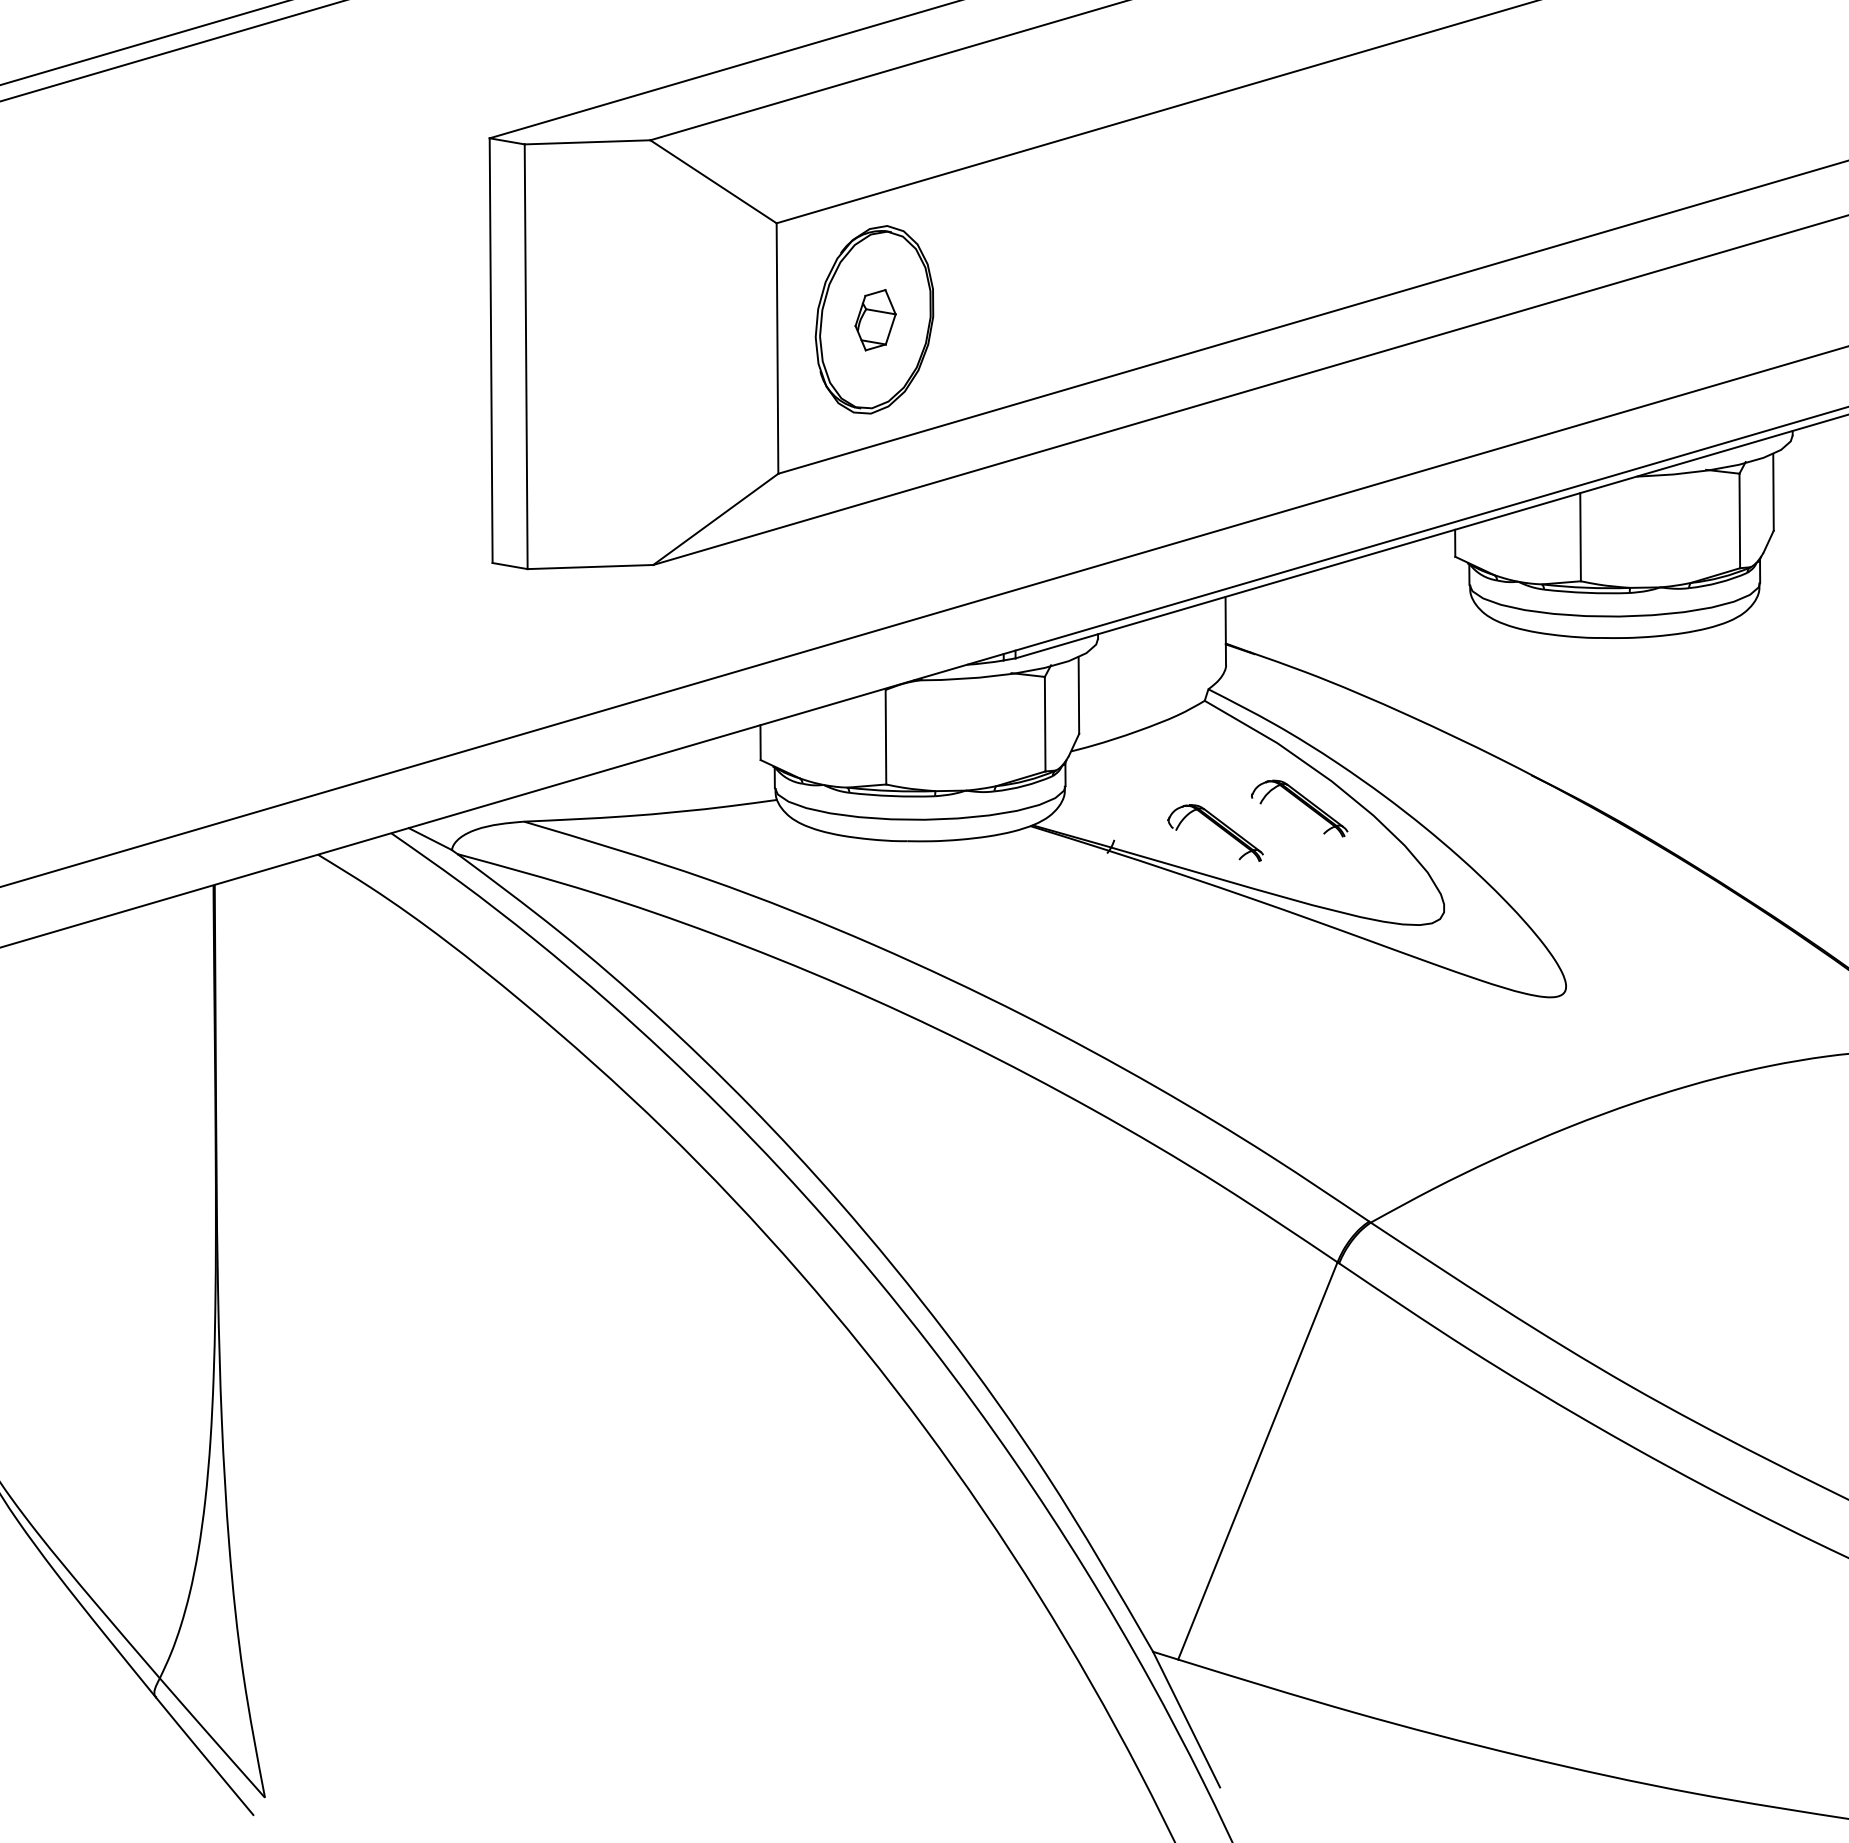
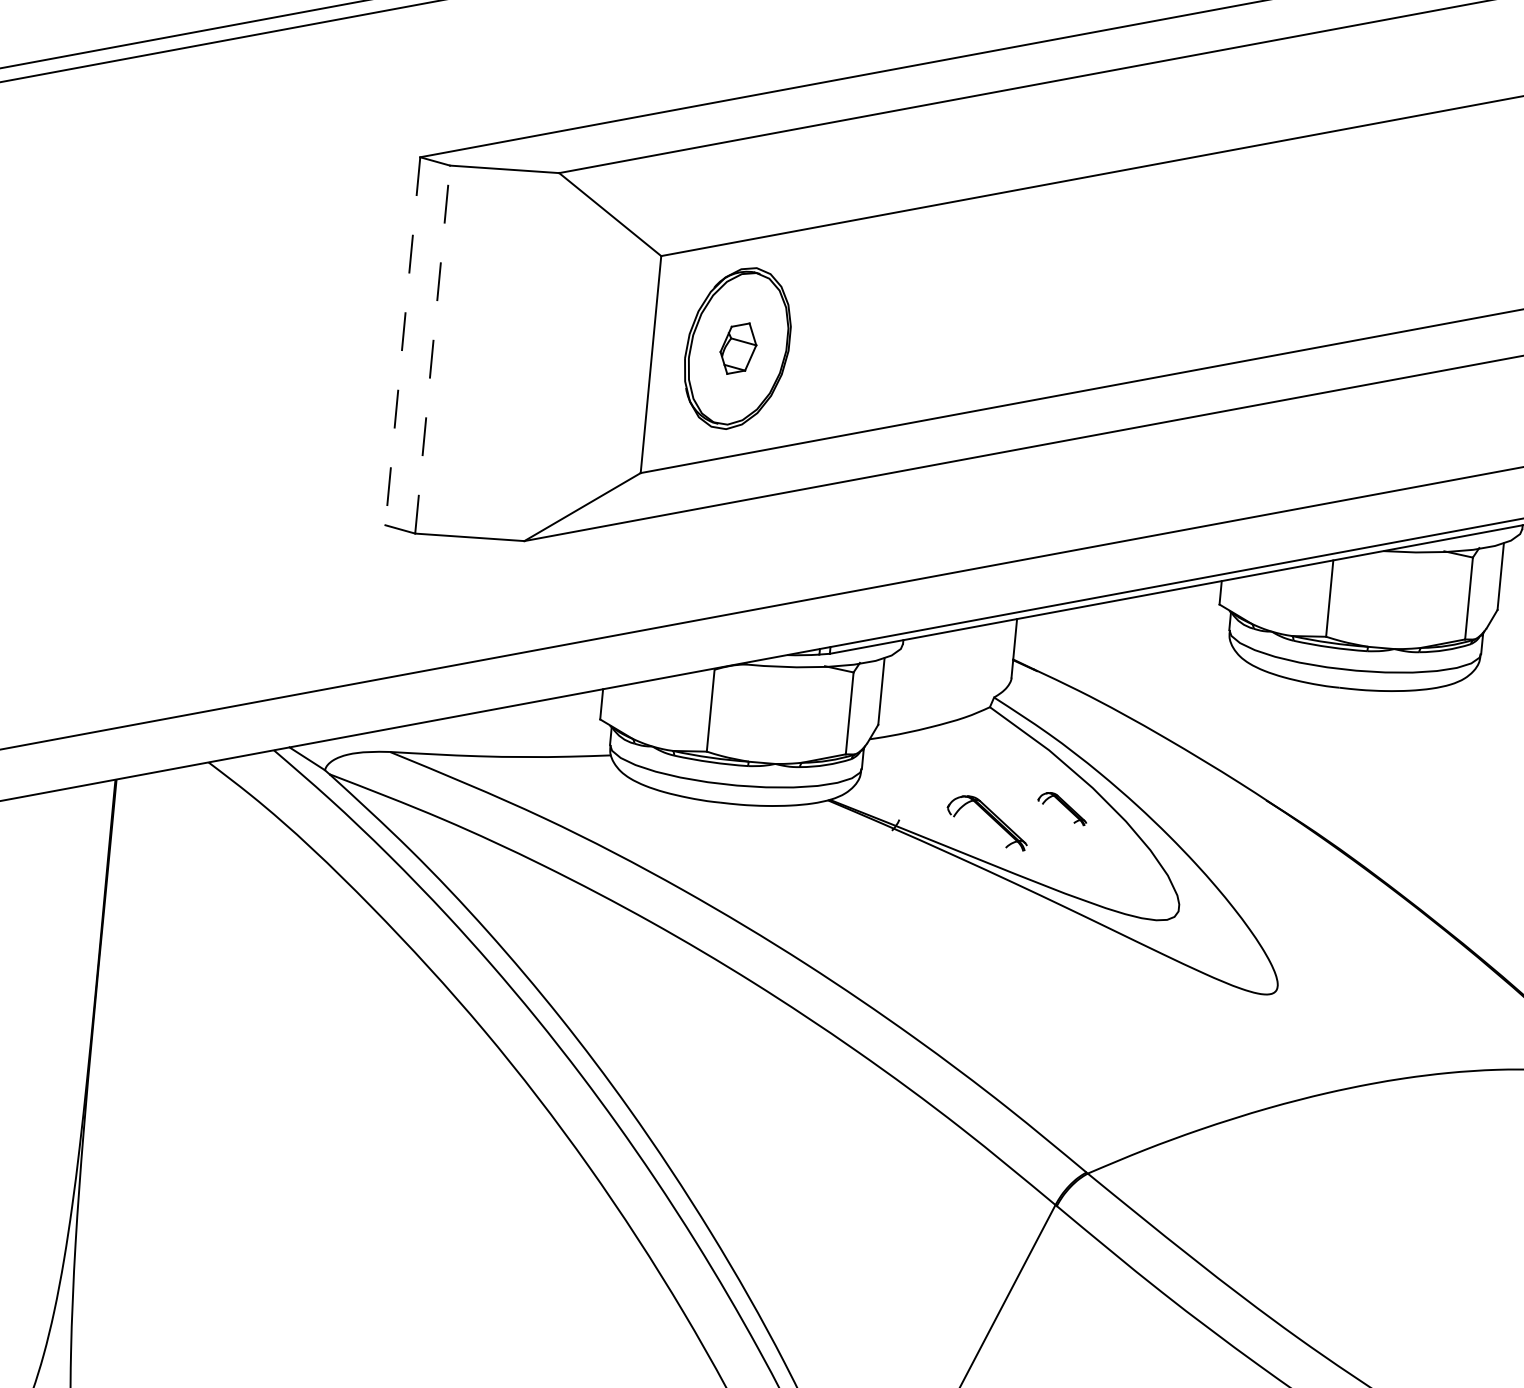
line: (491, 351) -> (403, 342), solid -> dashed
line: (526, 356) -> (432, 349), solid -> dashed
part: (1299, 808) -> (1062, 808), size x0.6

